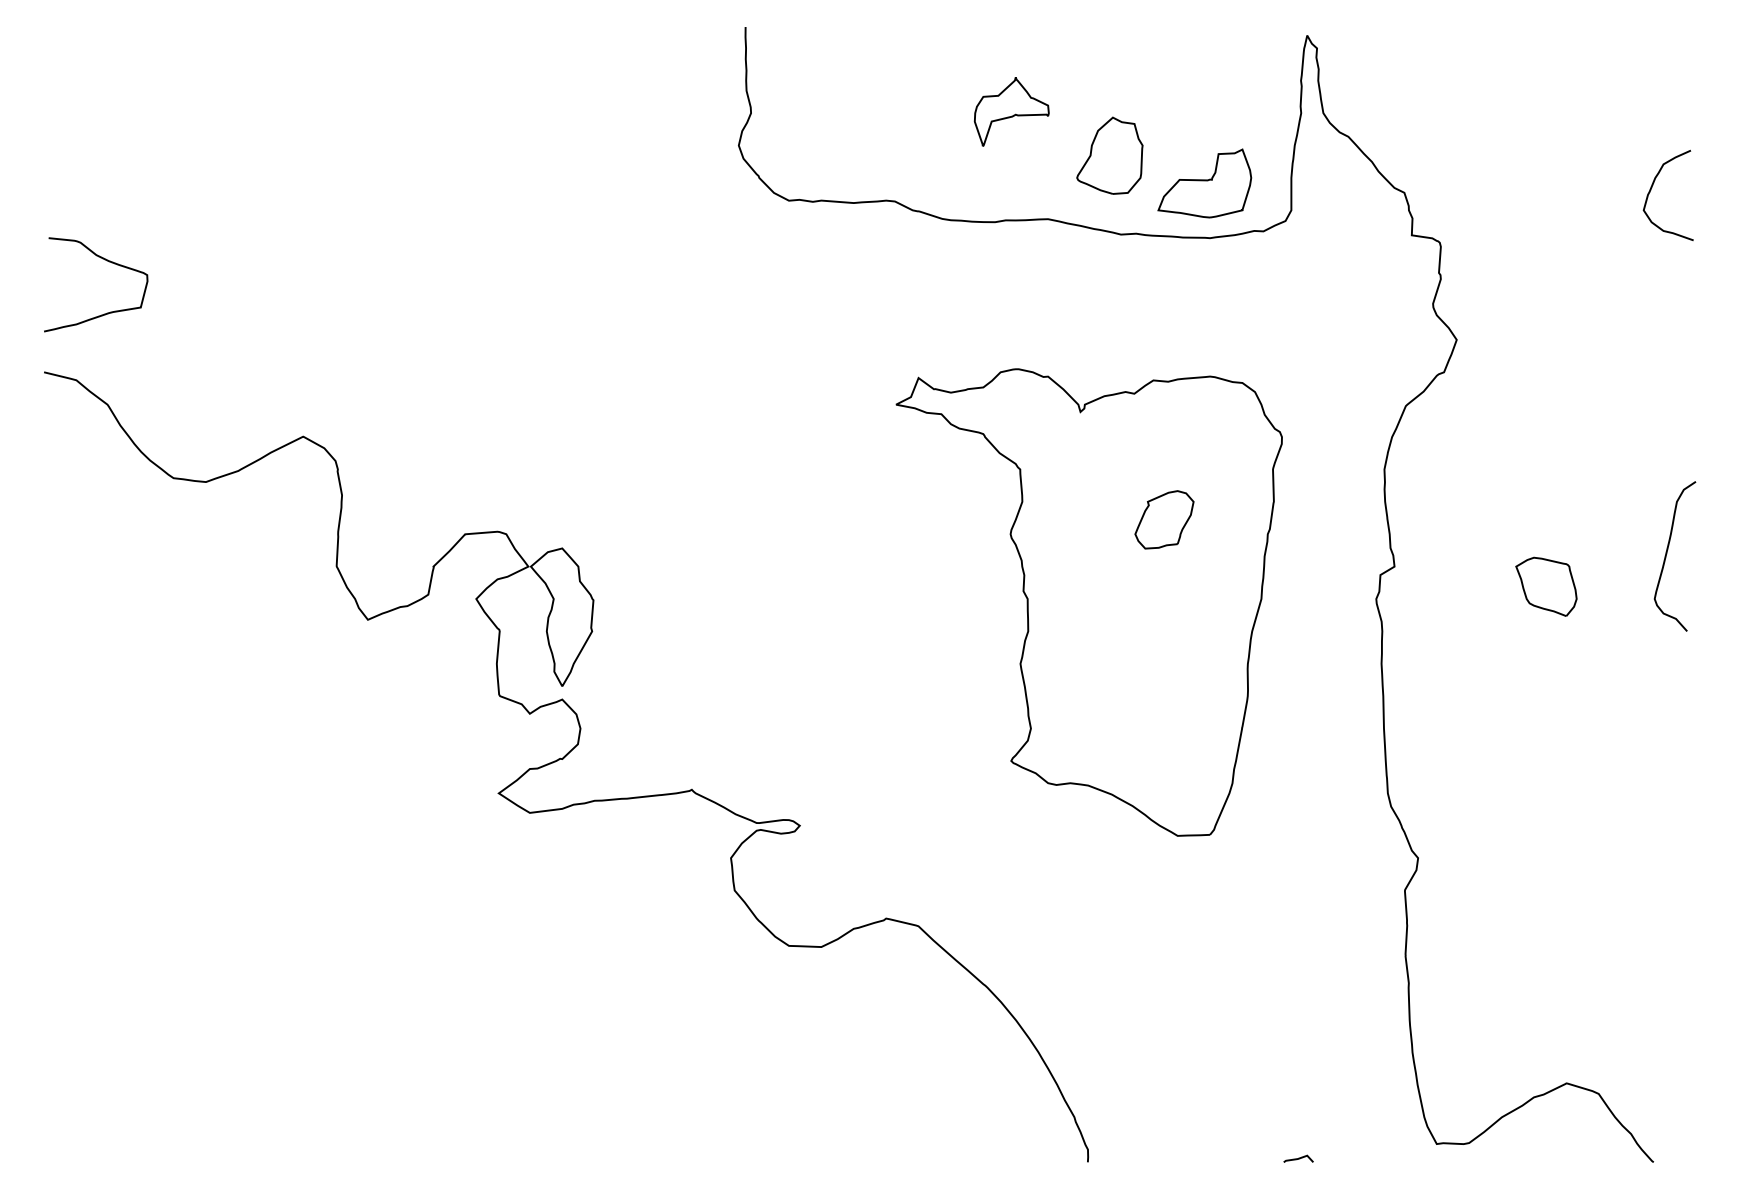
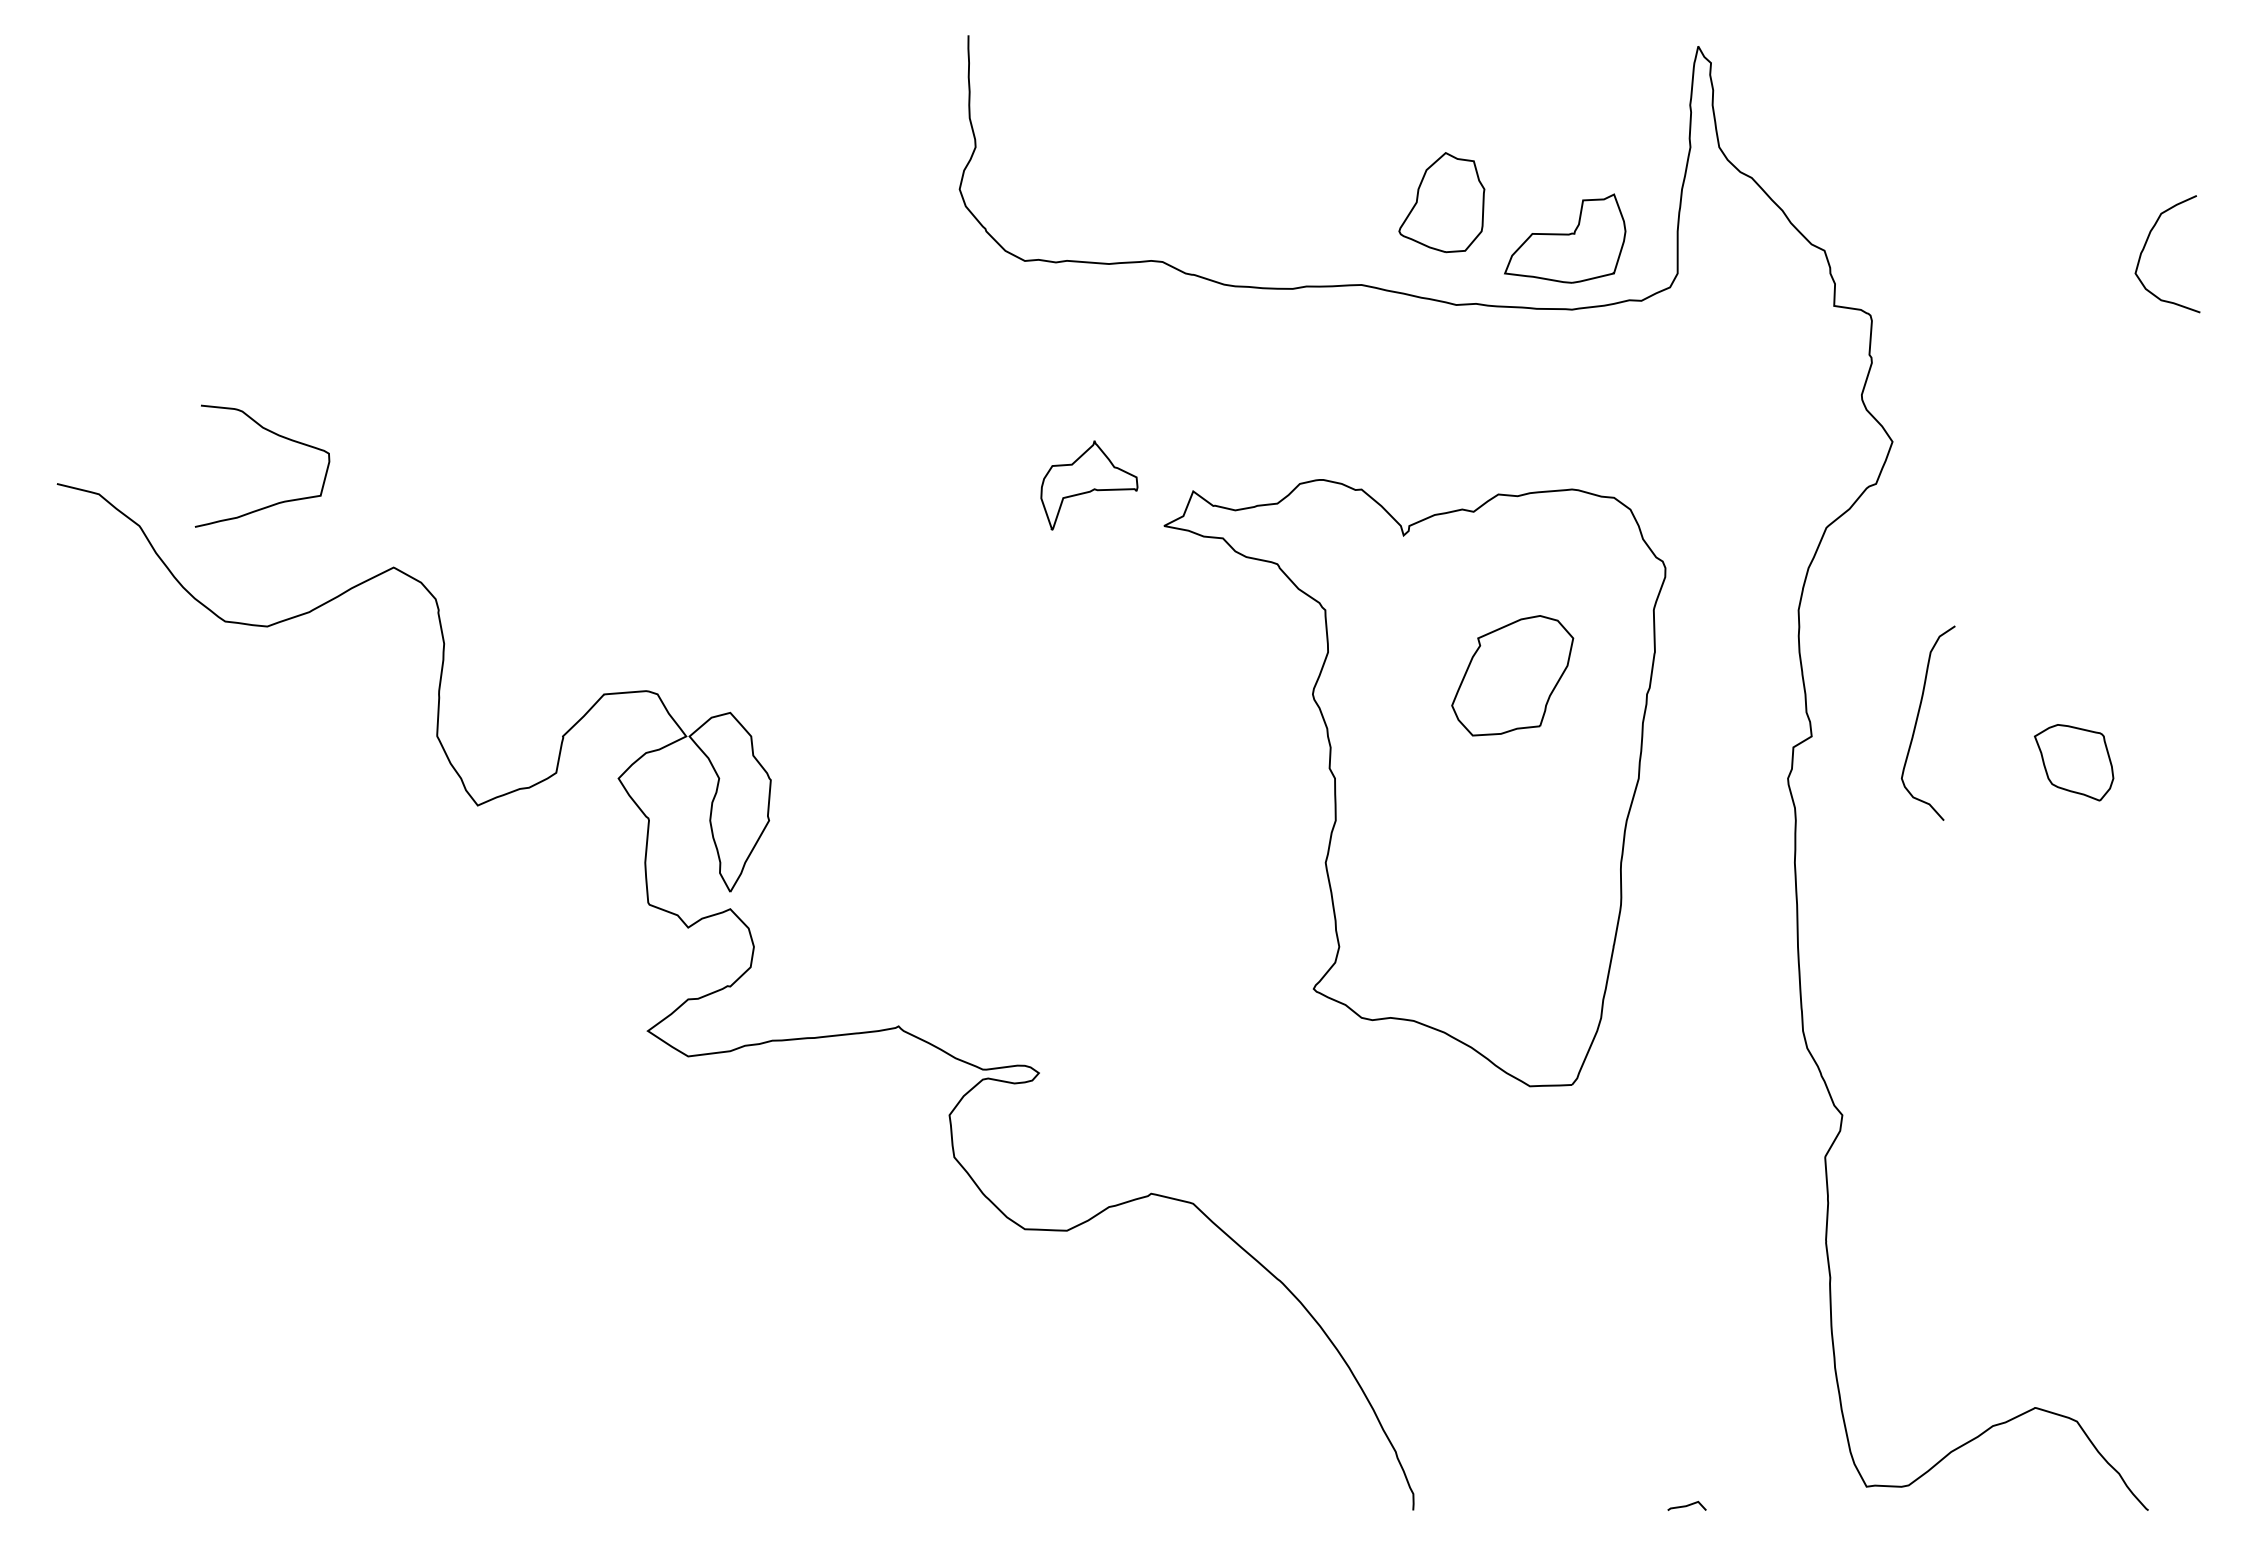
part: (1011, 111) -> (1089, 485), moved
curve: (106, 261) -> (276, 435), moved
part: (1164, 519) -> (1512, 675), size x1.6
curve: (1667, 552) -> (1918, 718), moved
part: (1545, 586) -> (2073, 762), moved

